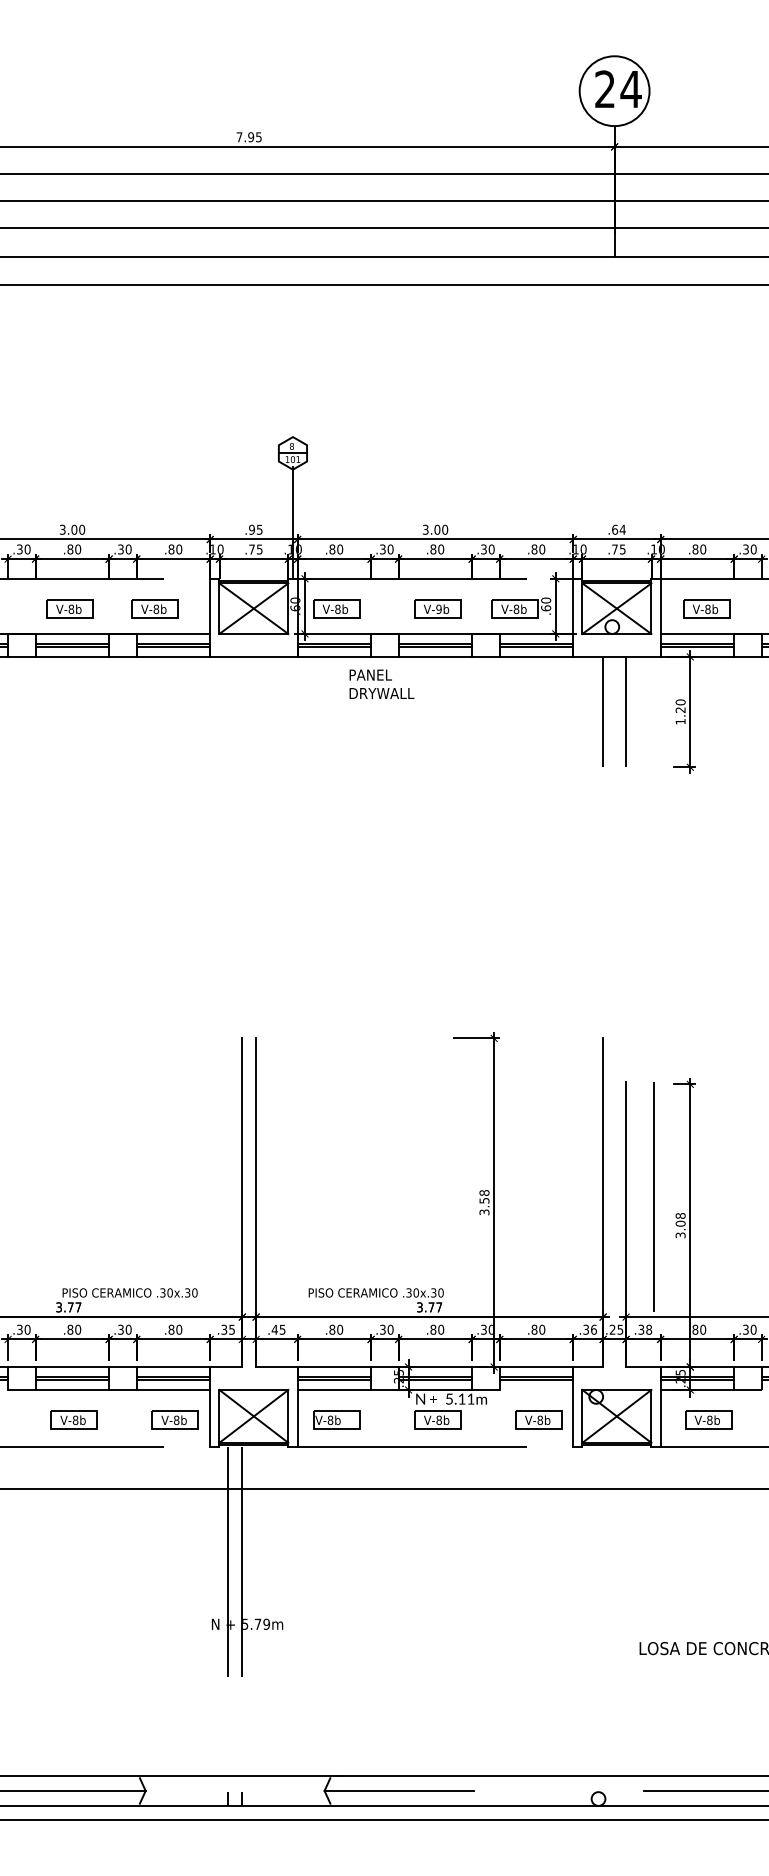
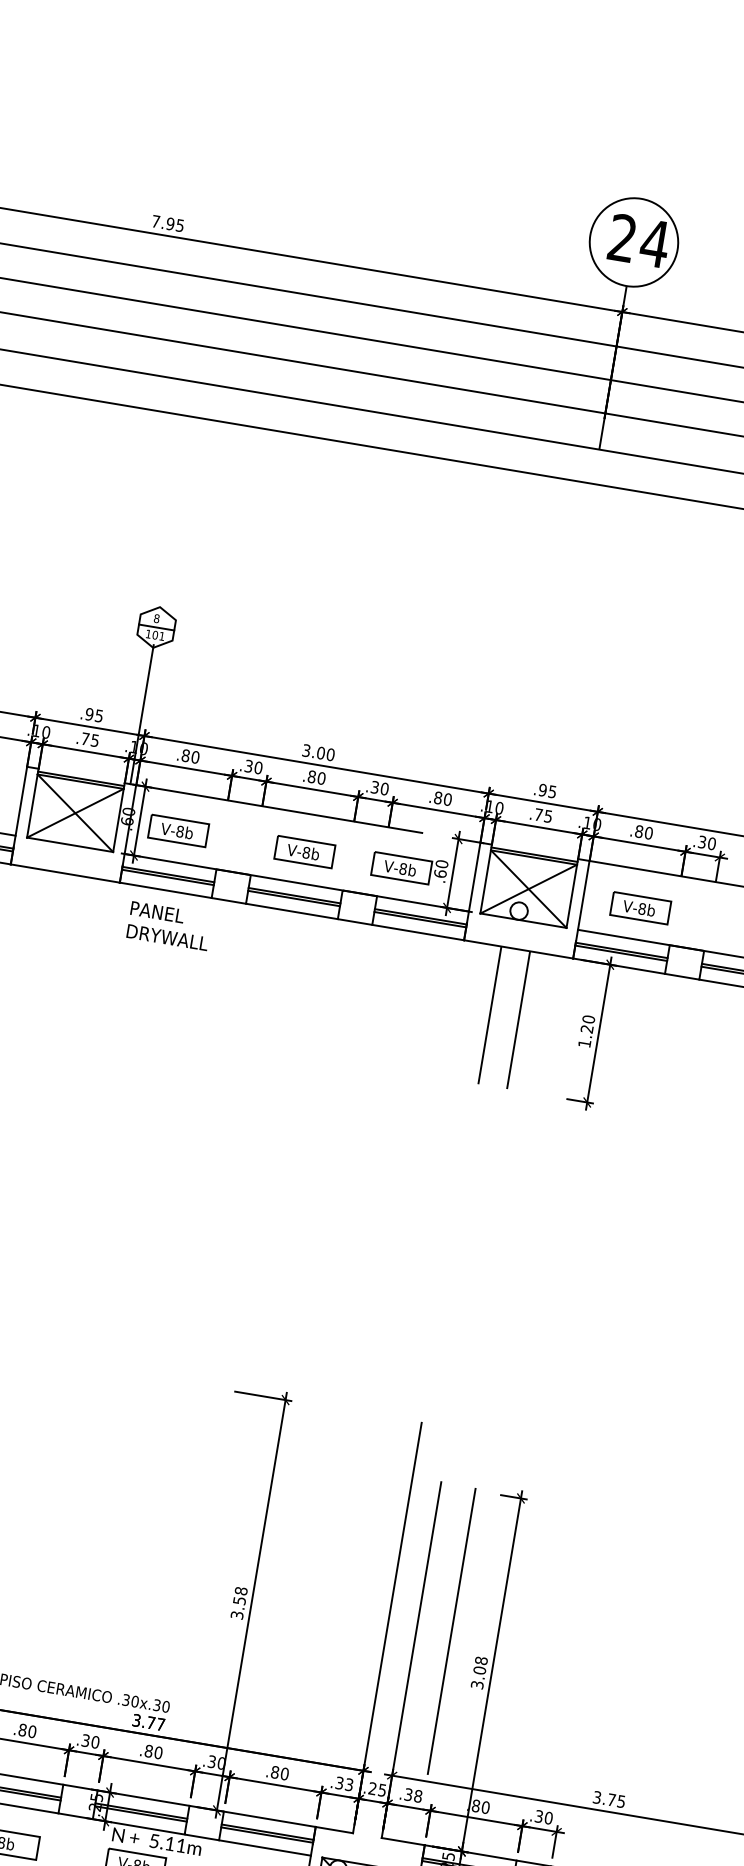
text: (618, 529) -> (547, 790), .64 -> .95
text: (438, 609) -> (305, 852), V-9b -> V-8b
text: (381, 683) -> (169, 925), moved
text: (593, 1329) -> (348, 1784), .36 -> .33
line: (536, 1389) -> (265, 1847), added

